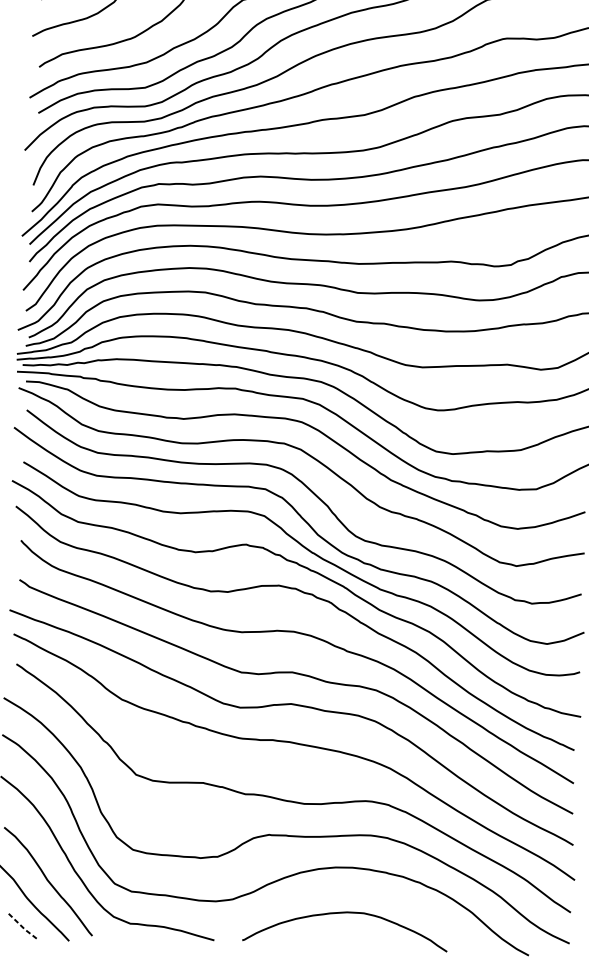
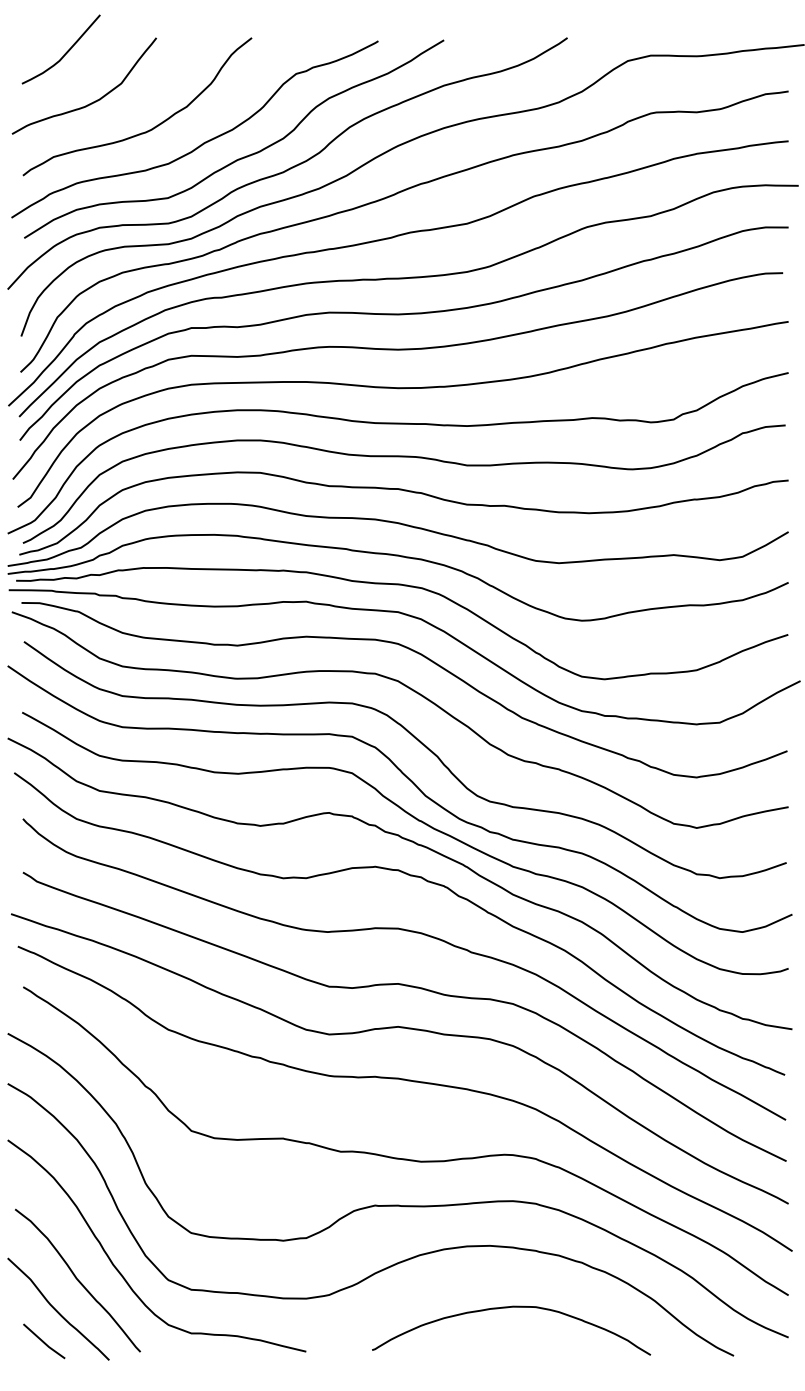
curve: (343, 913) -> (507, 1308), moved
line: (21, 926) -> (43, 1342), dashed -> solid

